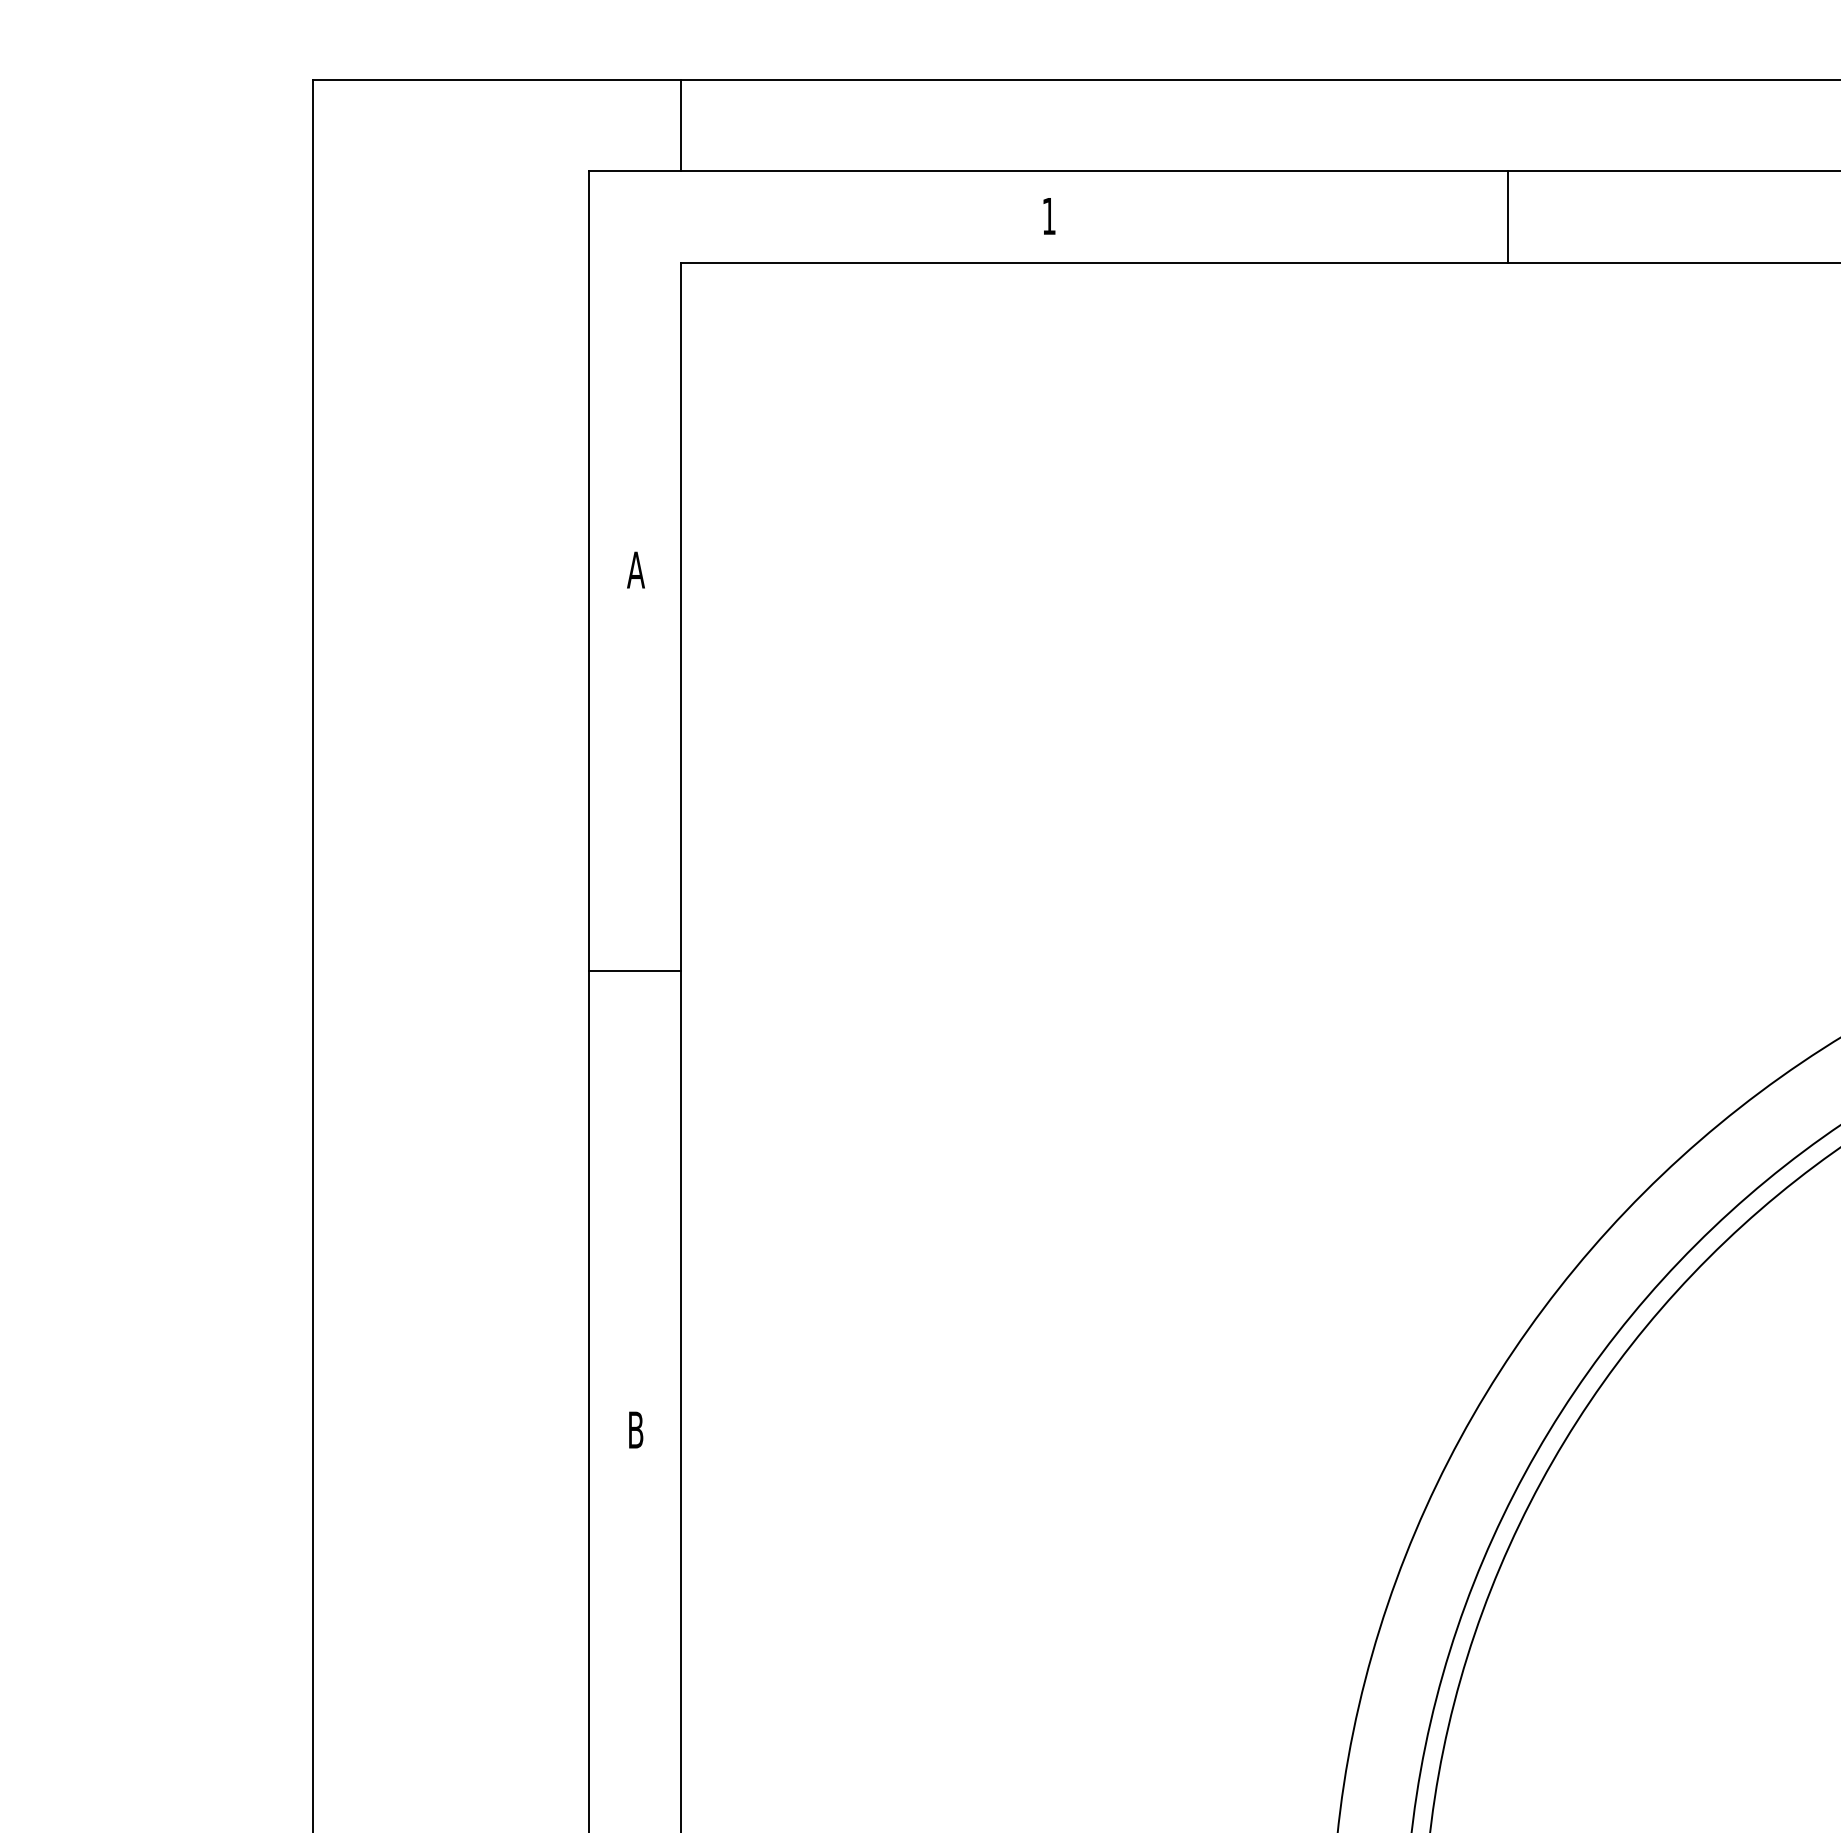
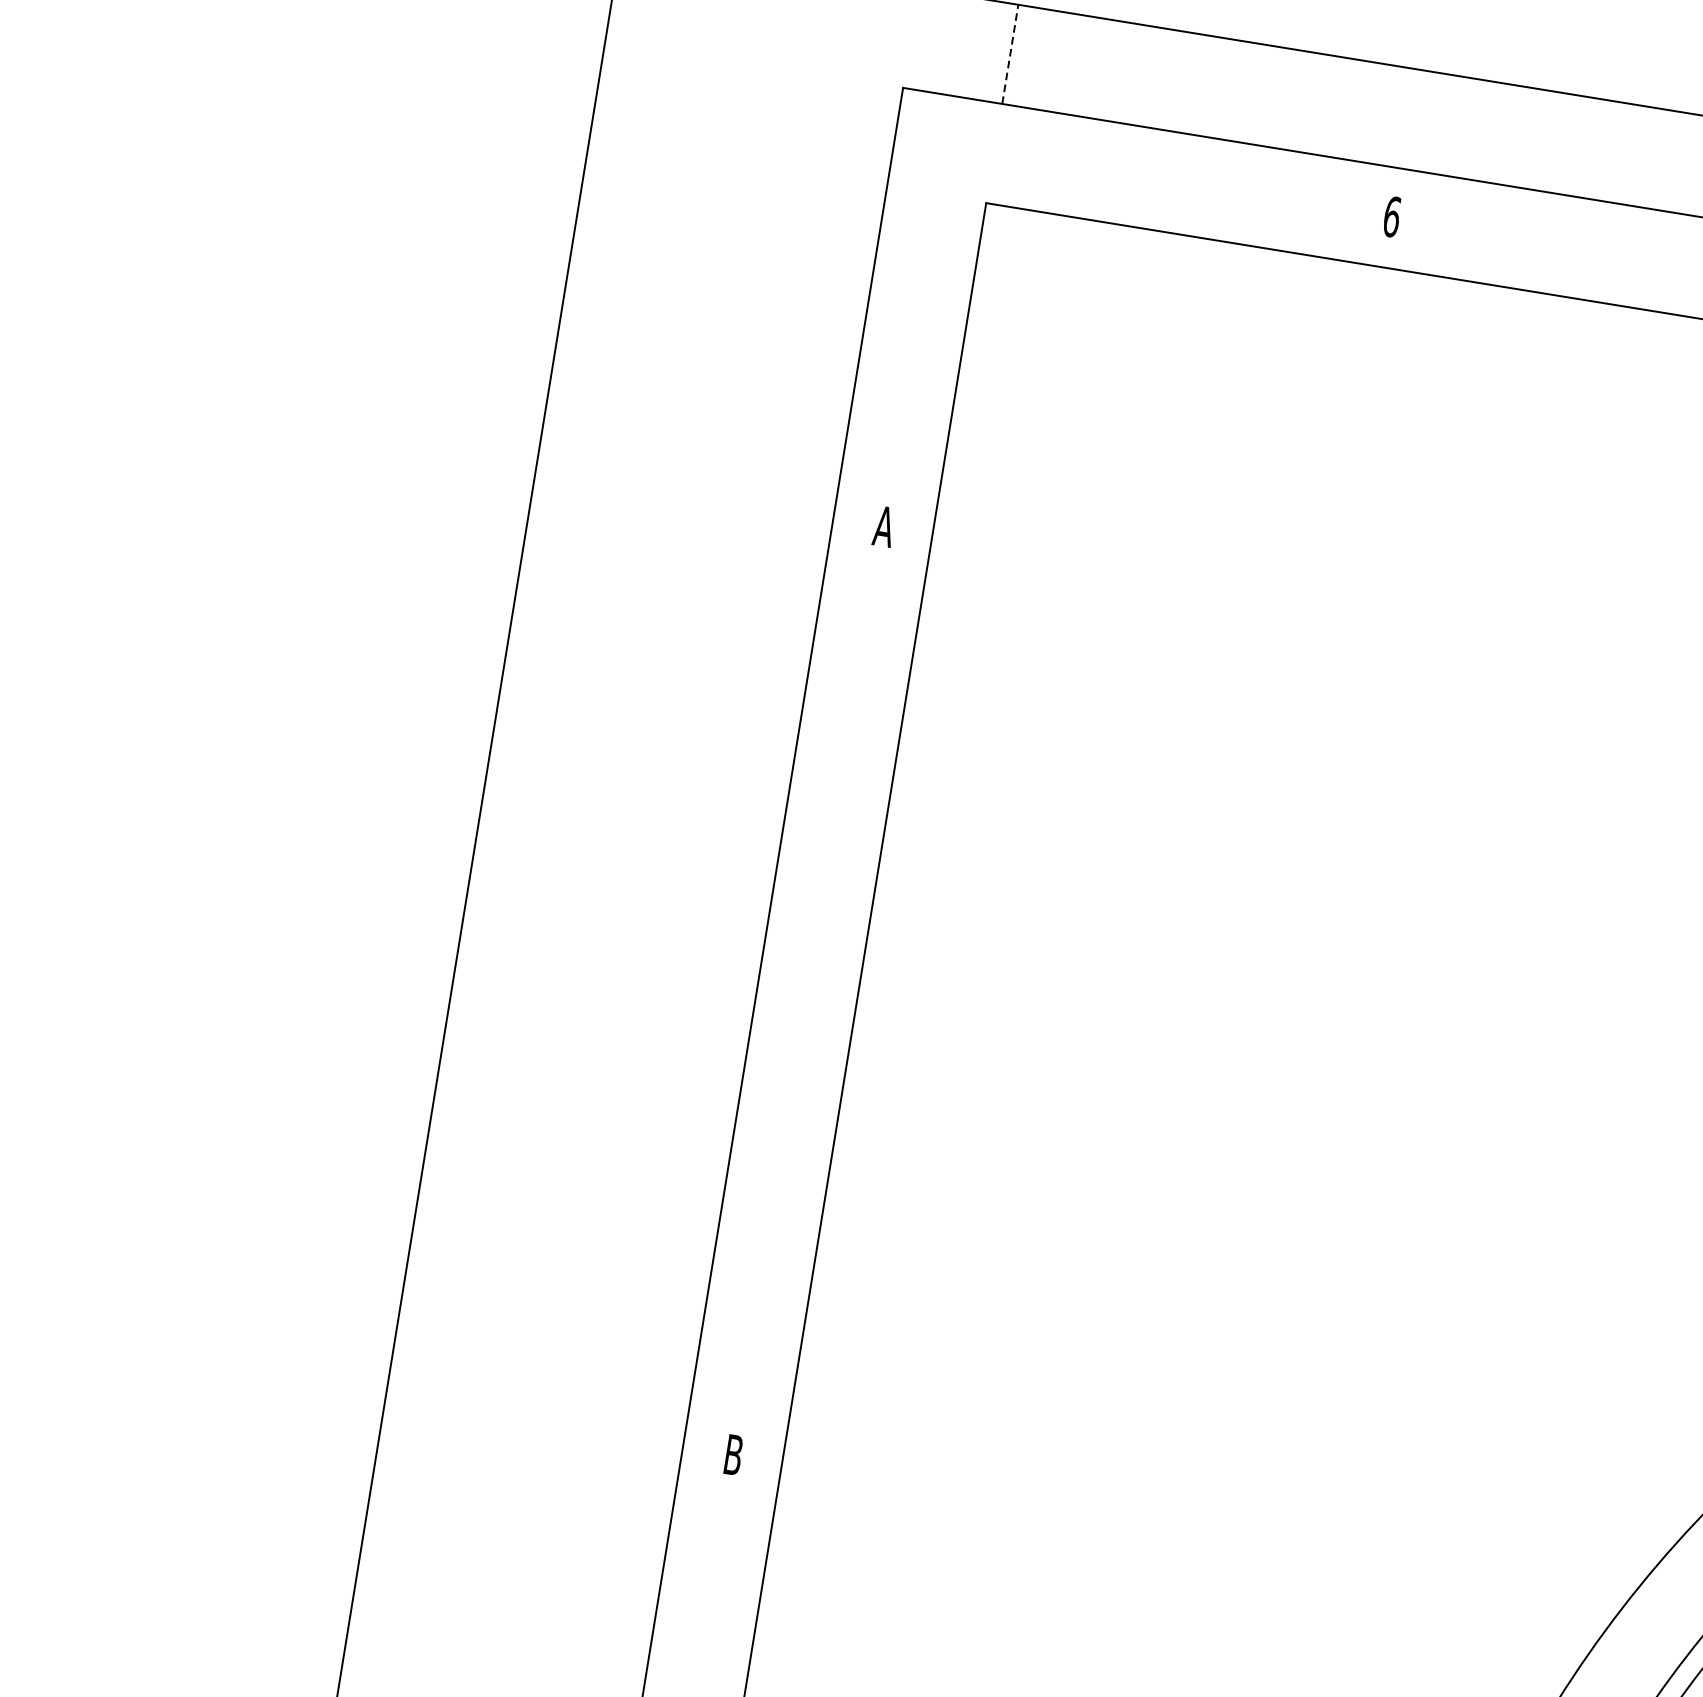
line: (680, 125) -> (1009, 54), solid -> dashed
text: (1049, 216) -> (1392, 217), 1 -> 6
line: (634, 970) -> (812, 958), removed

